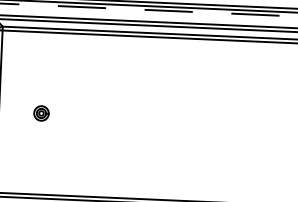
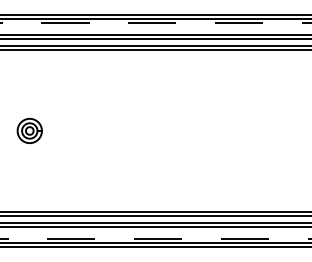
part: (41, 112) -> (29, 130), size x1.67

